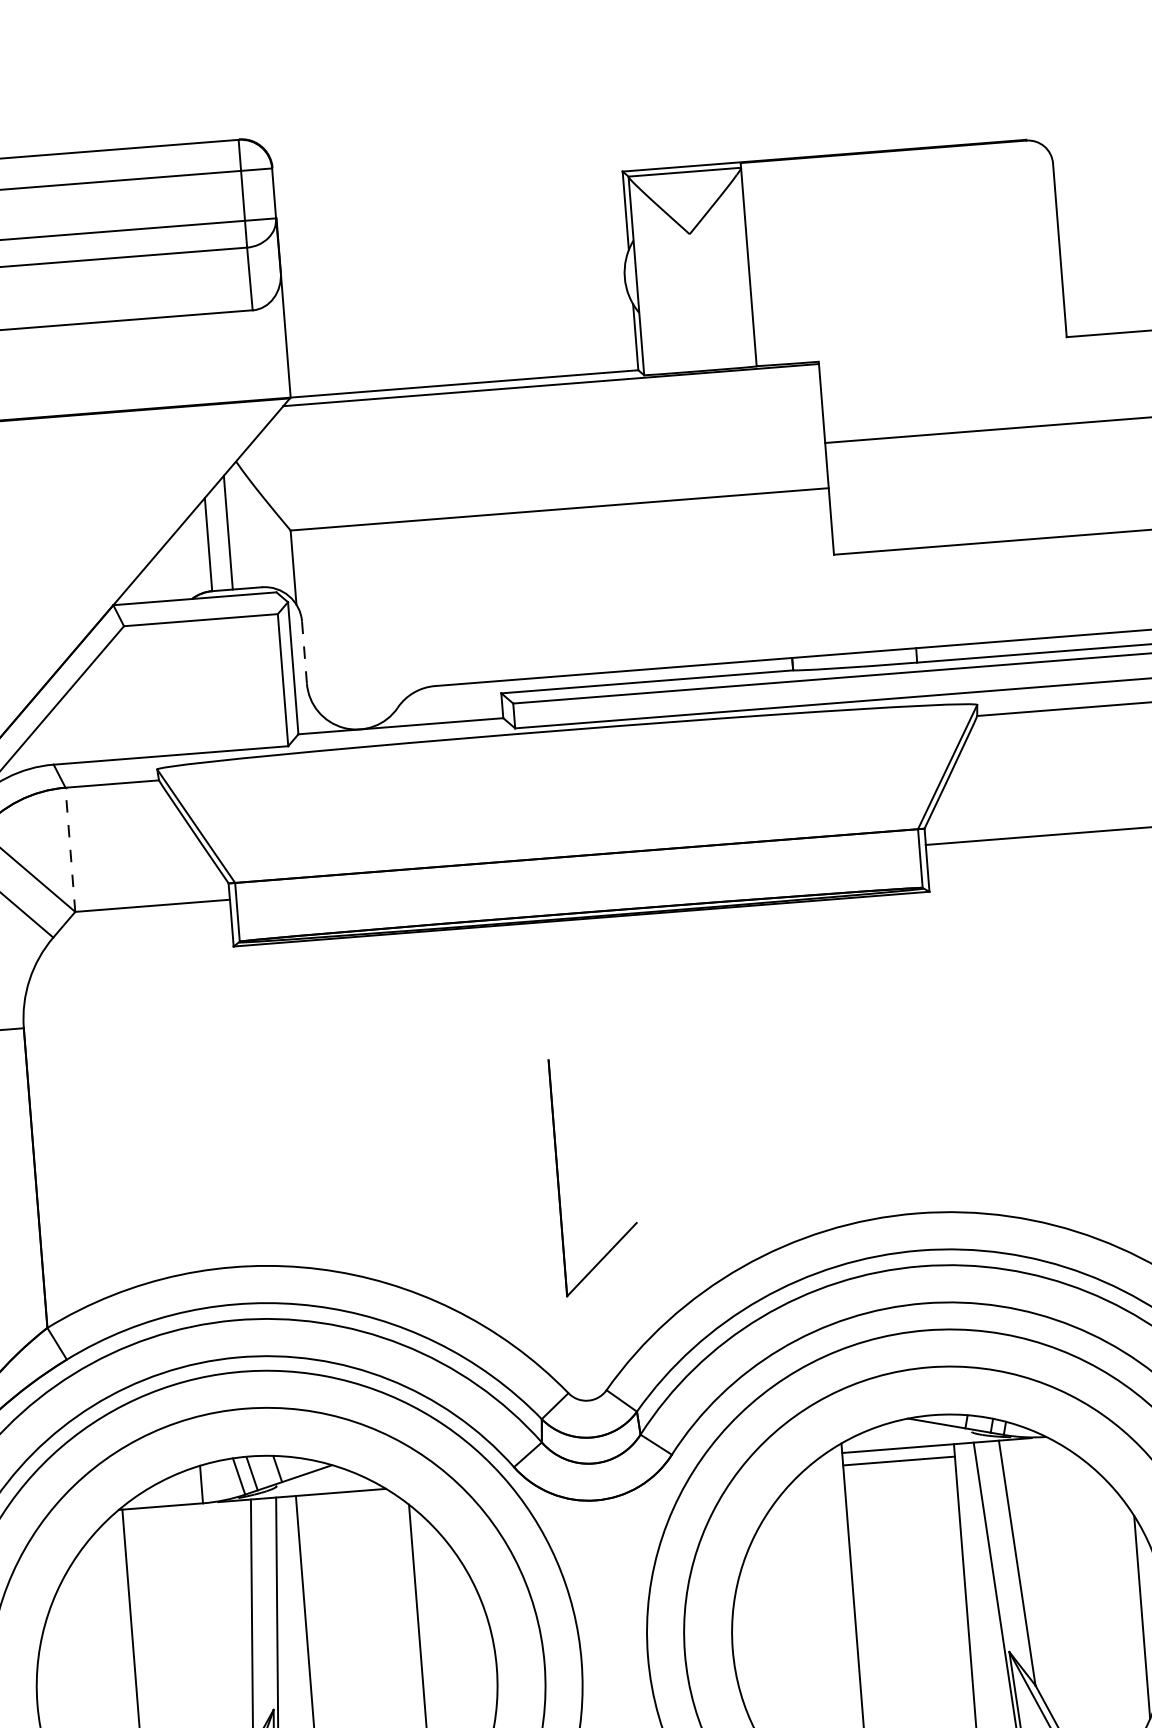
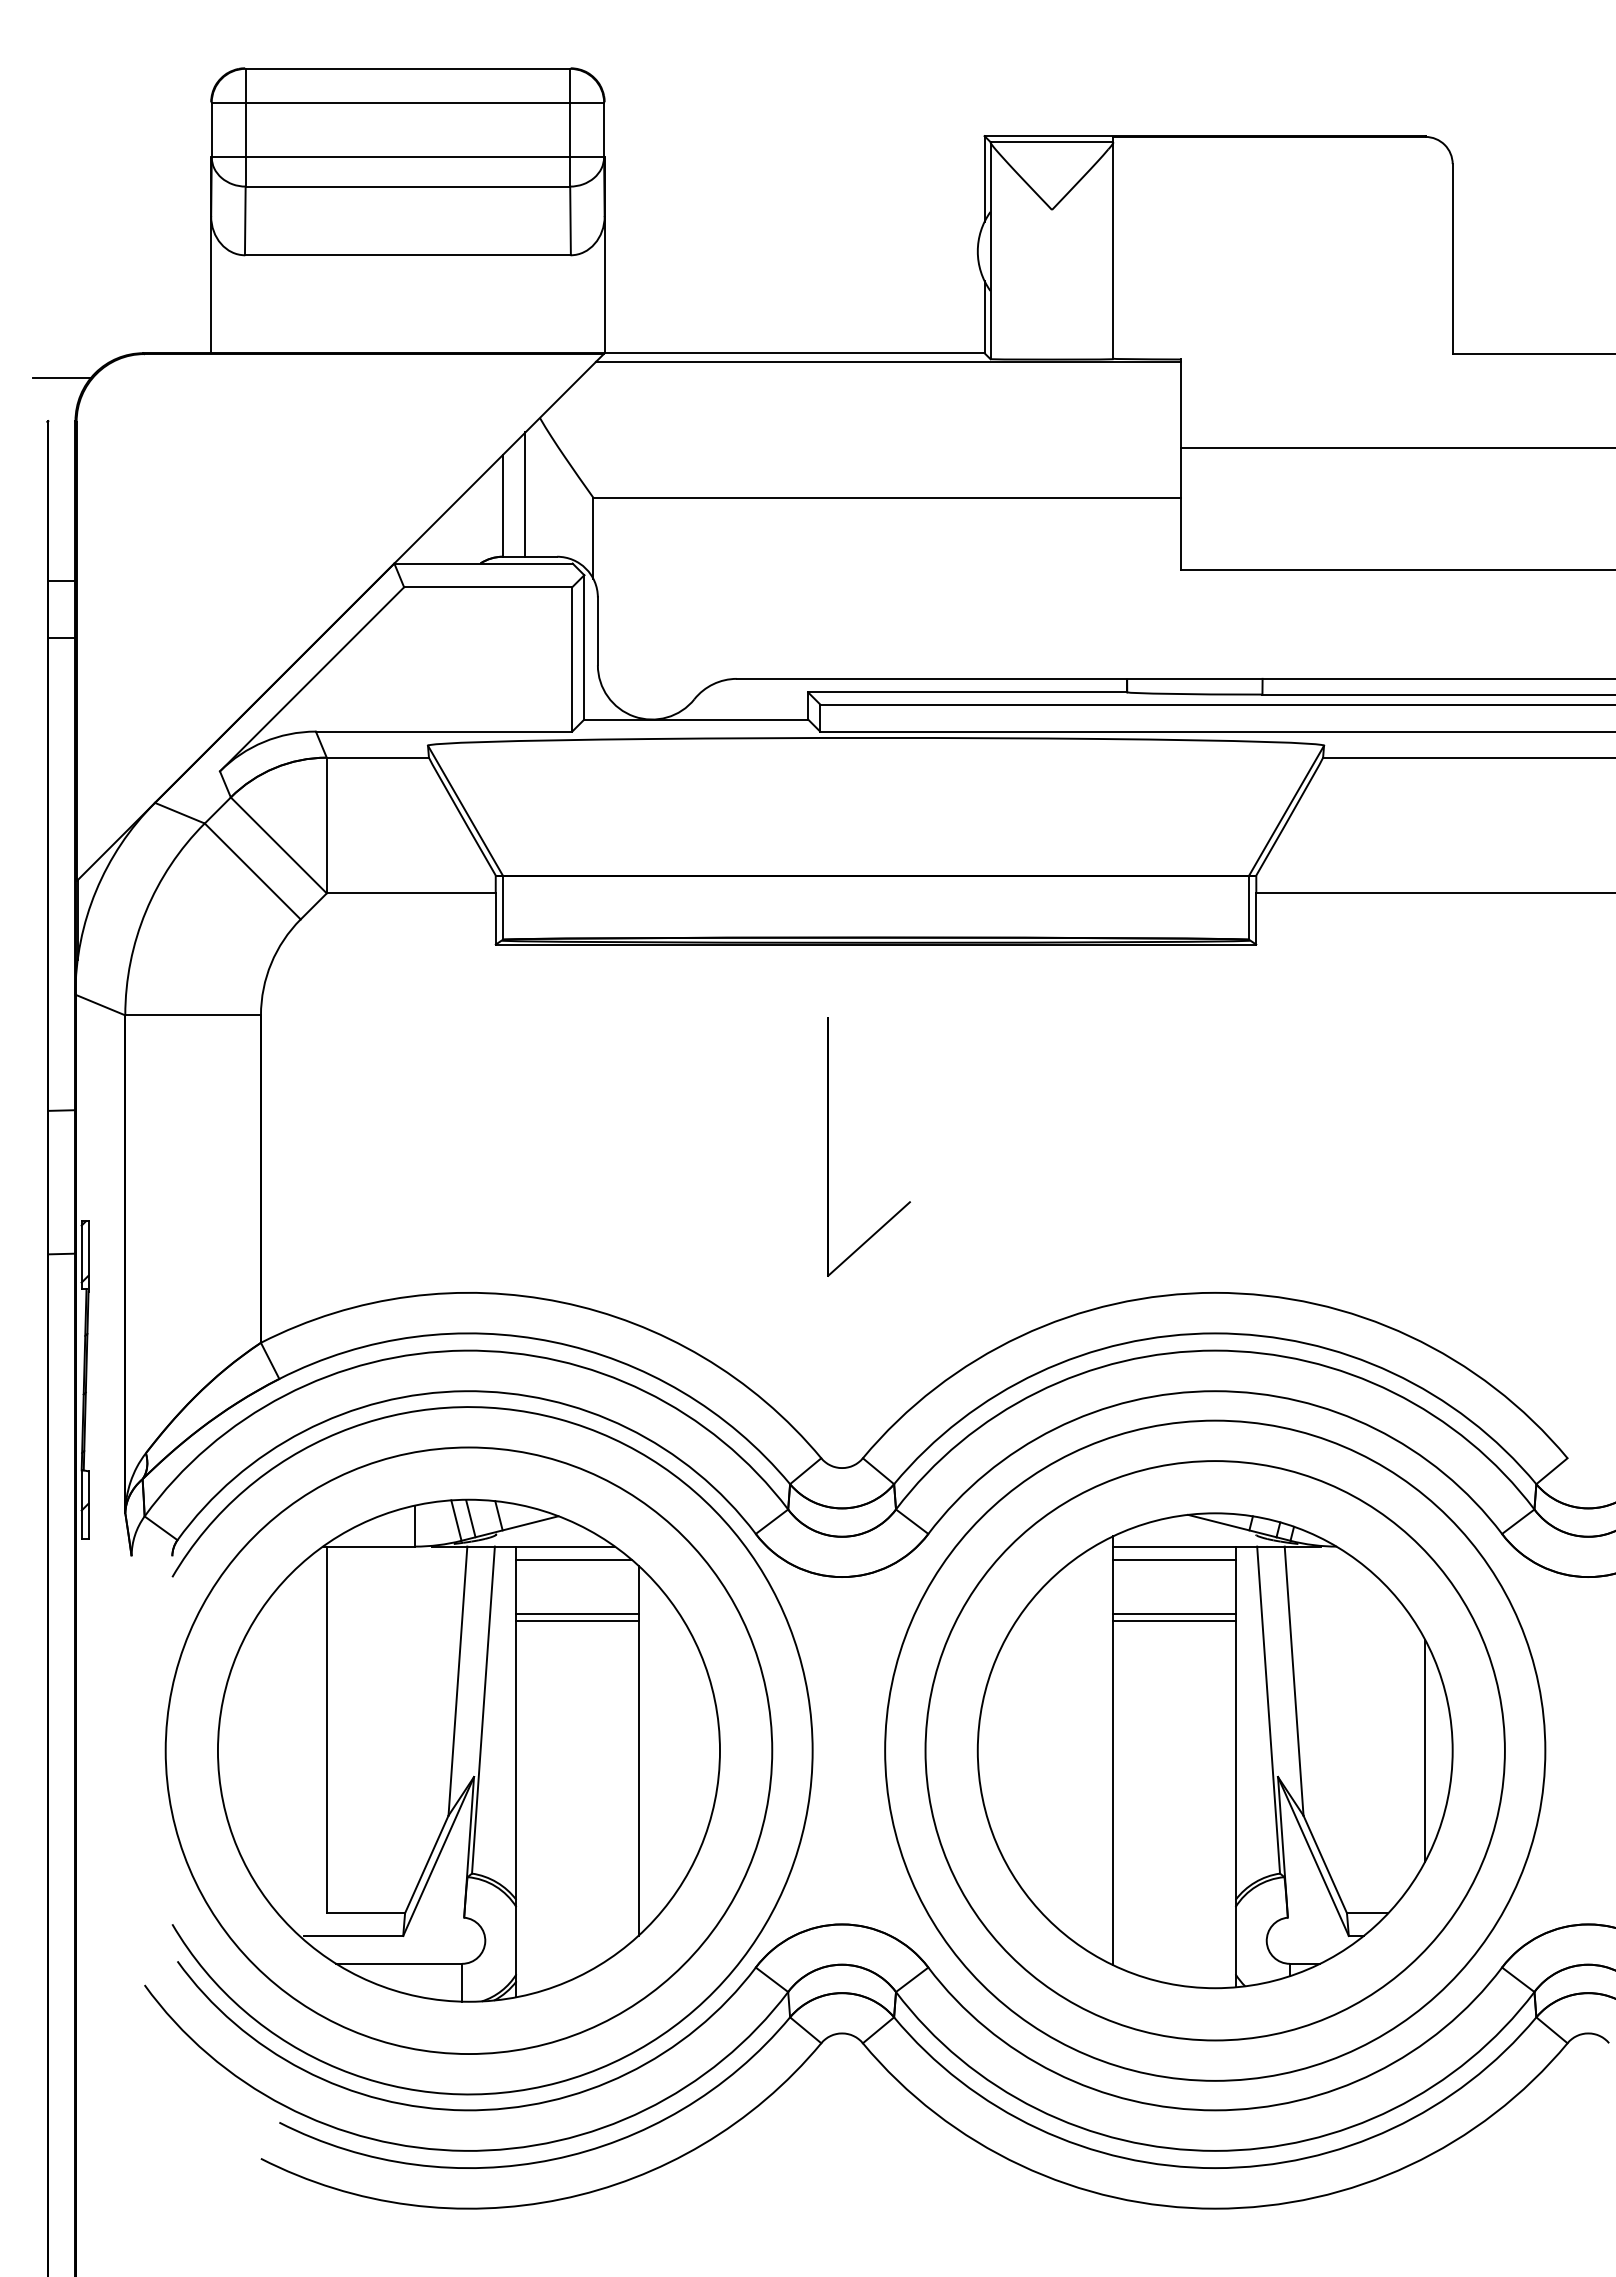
line: (304, 652) -> (597, 631), dashed -> solid
line: (70, 849) -> (326, 825), dashed -> solid
part: (558, 1177) -> (828, 1146), moved
line: (350, 1504) -> (574, 1560), added
line: (902, 1510) -> (1174, 1614), added
line: (903, 1517) -> (1174, 1621), added
line: (356, 1553) -> (577, 1614), added
line: (357, 1560) -> (577, 1621), added

